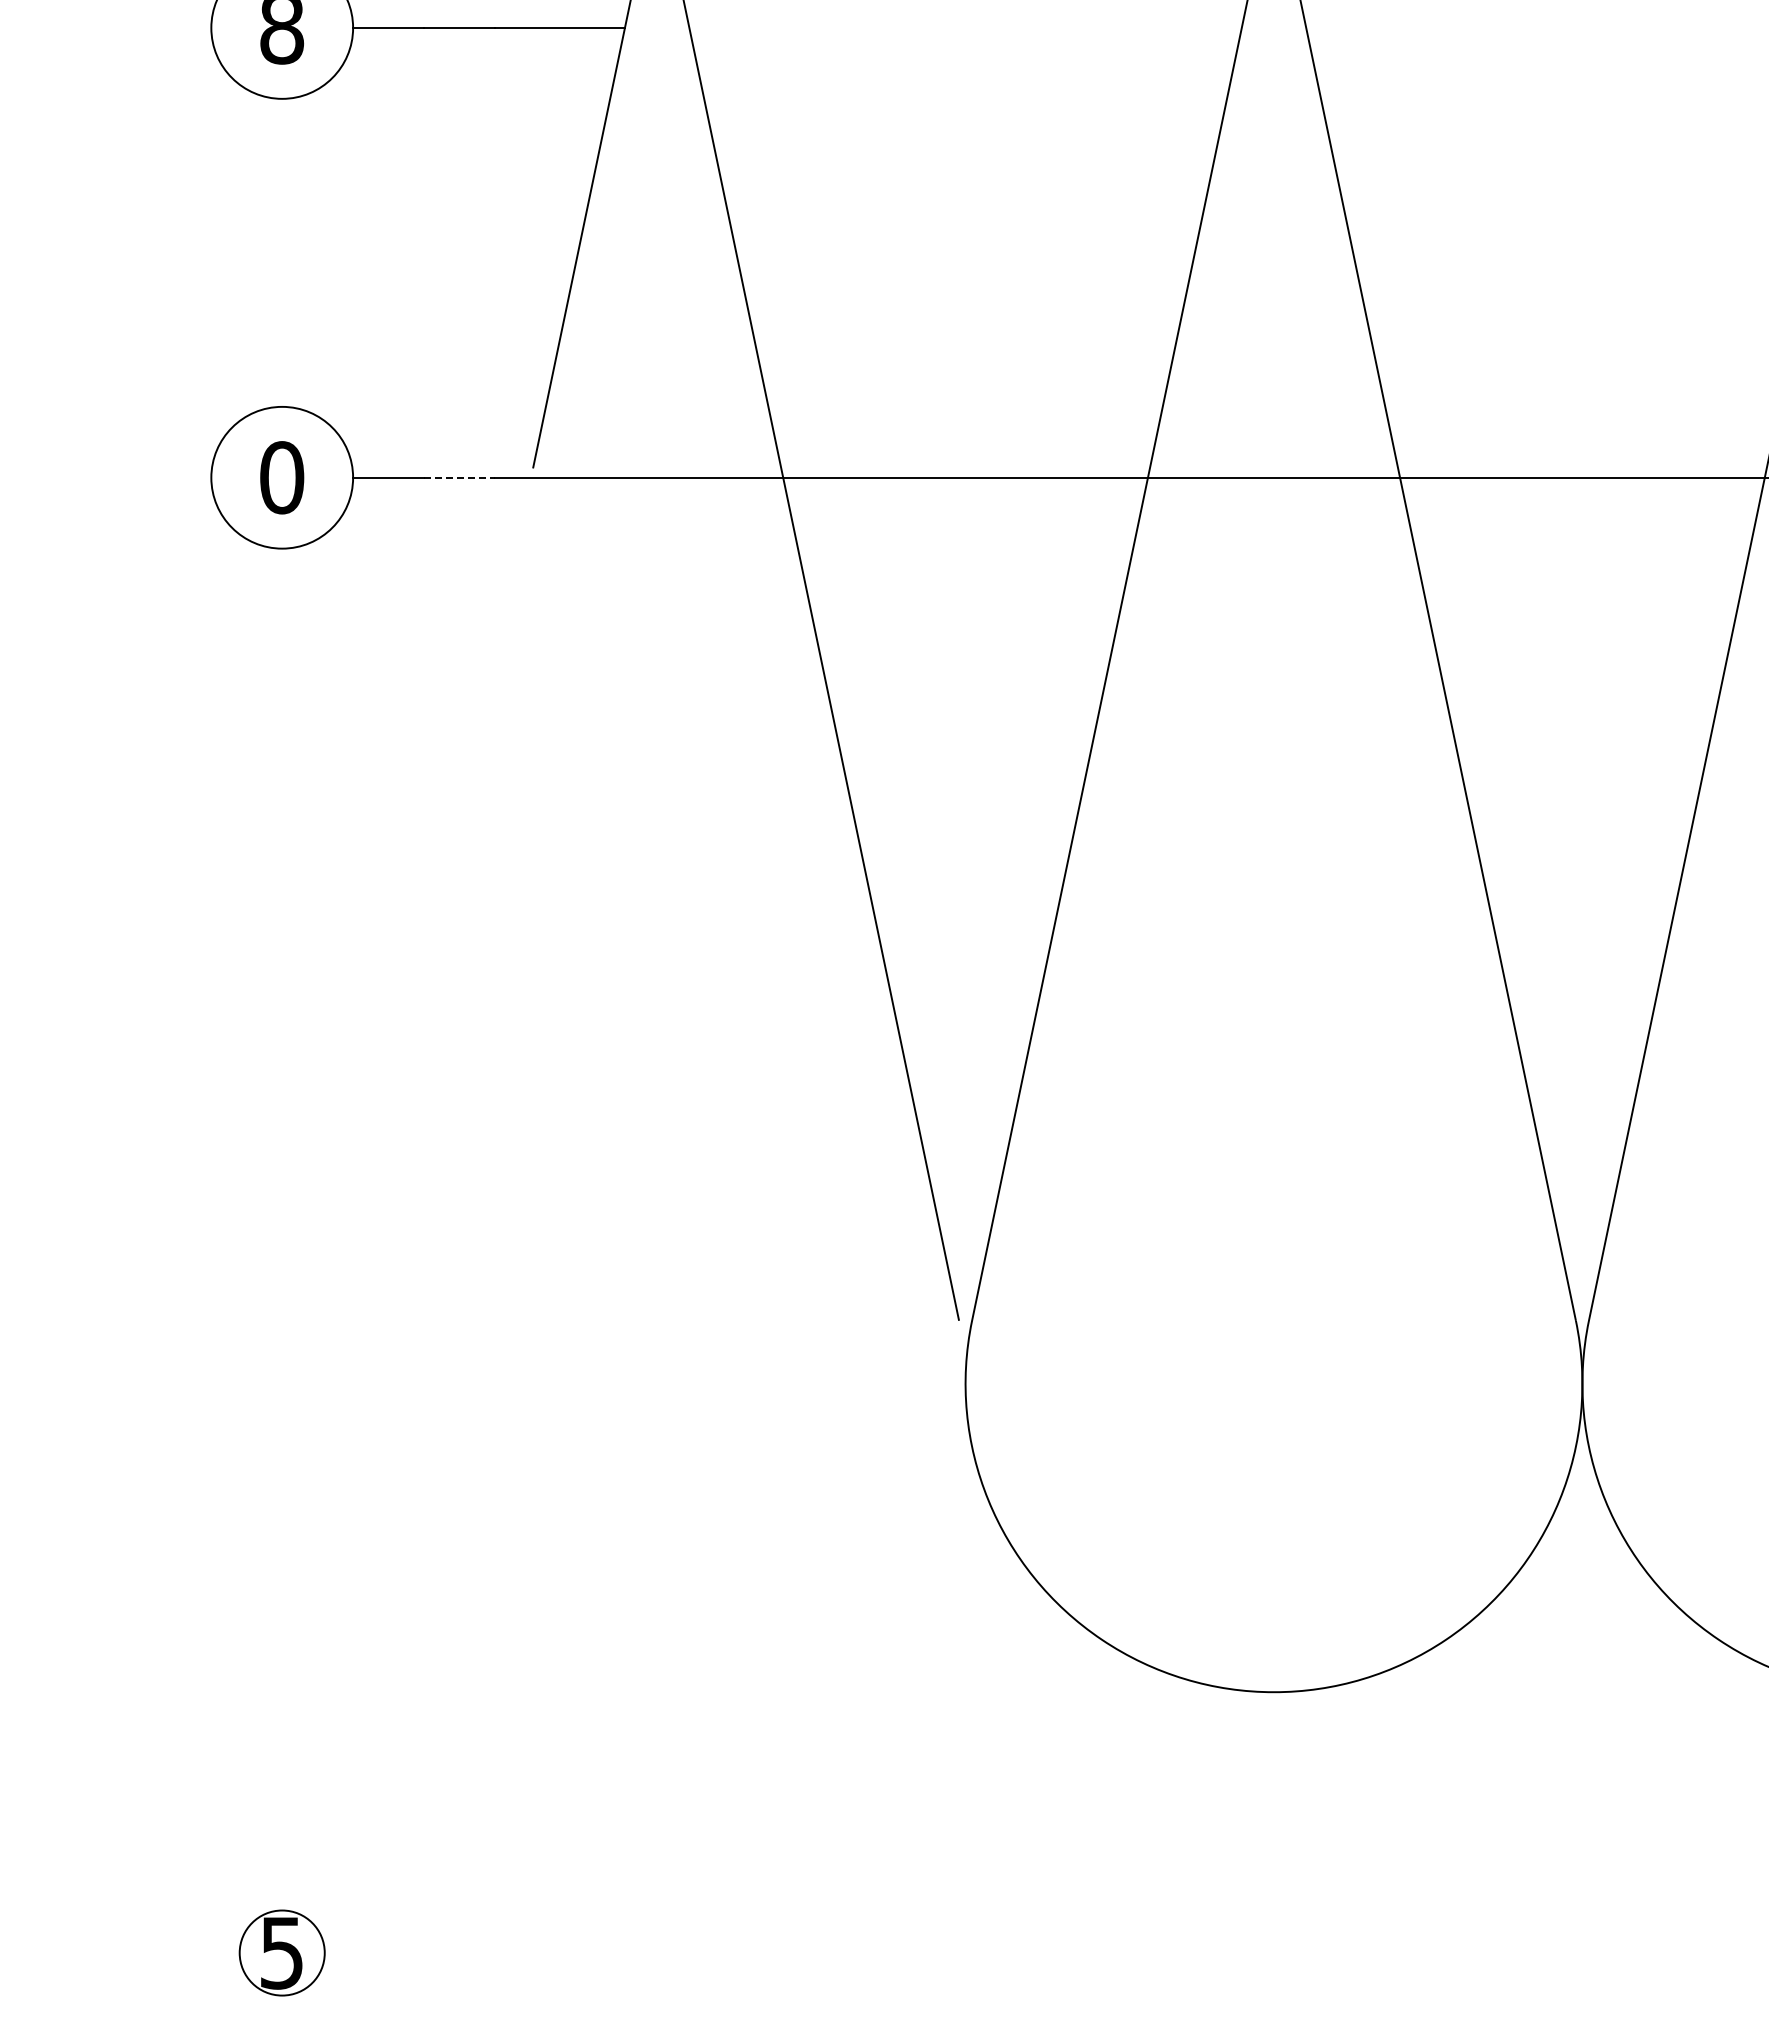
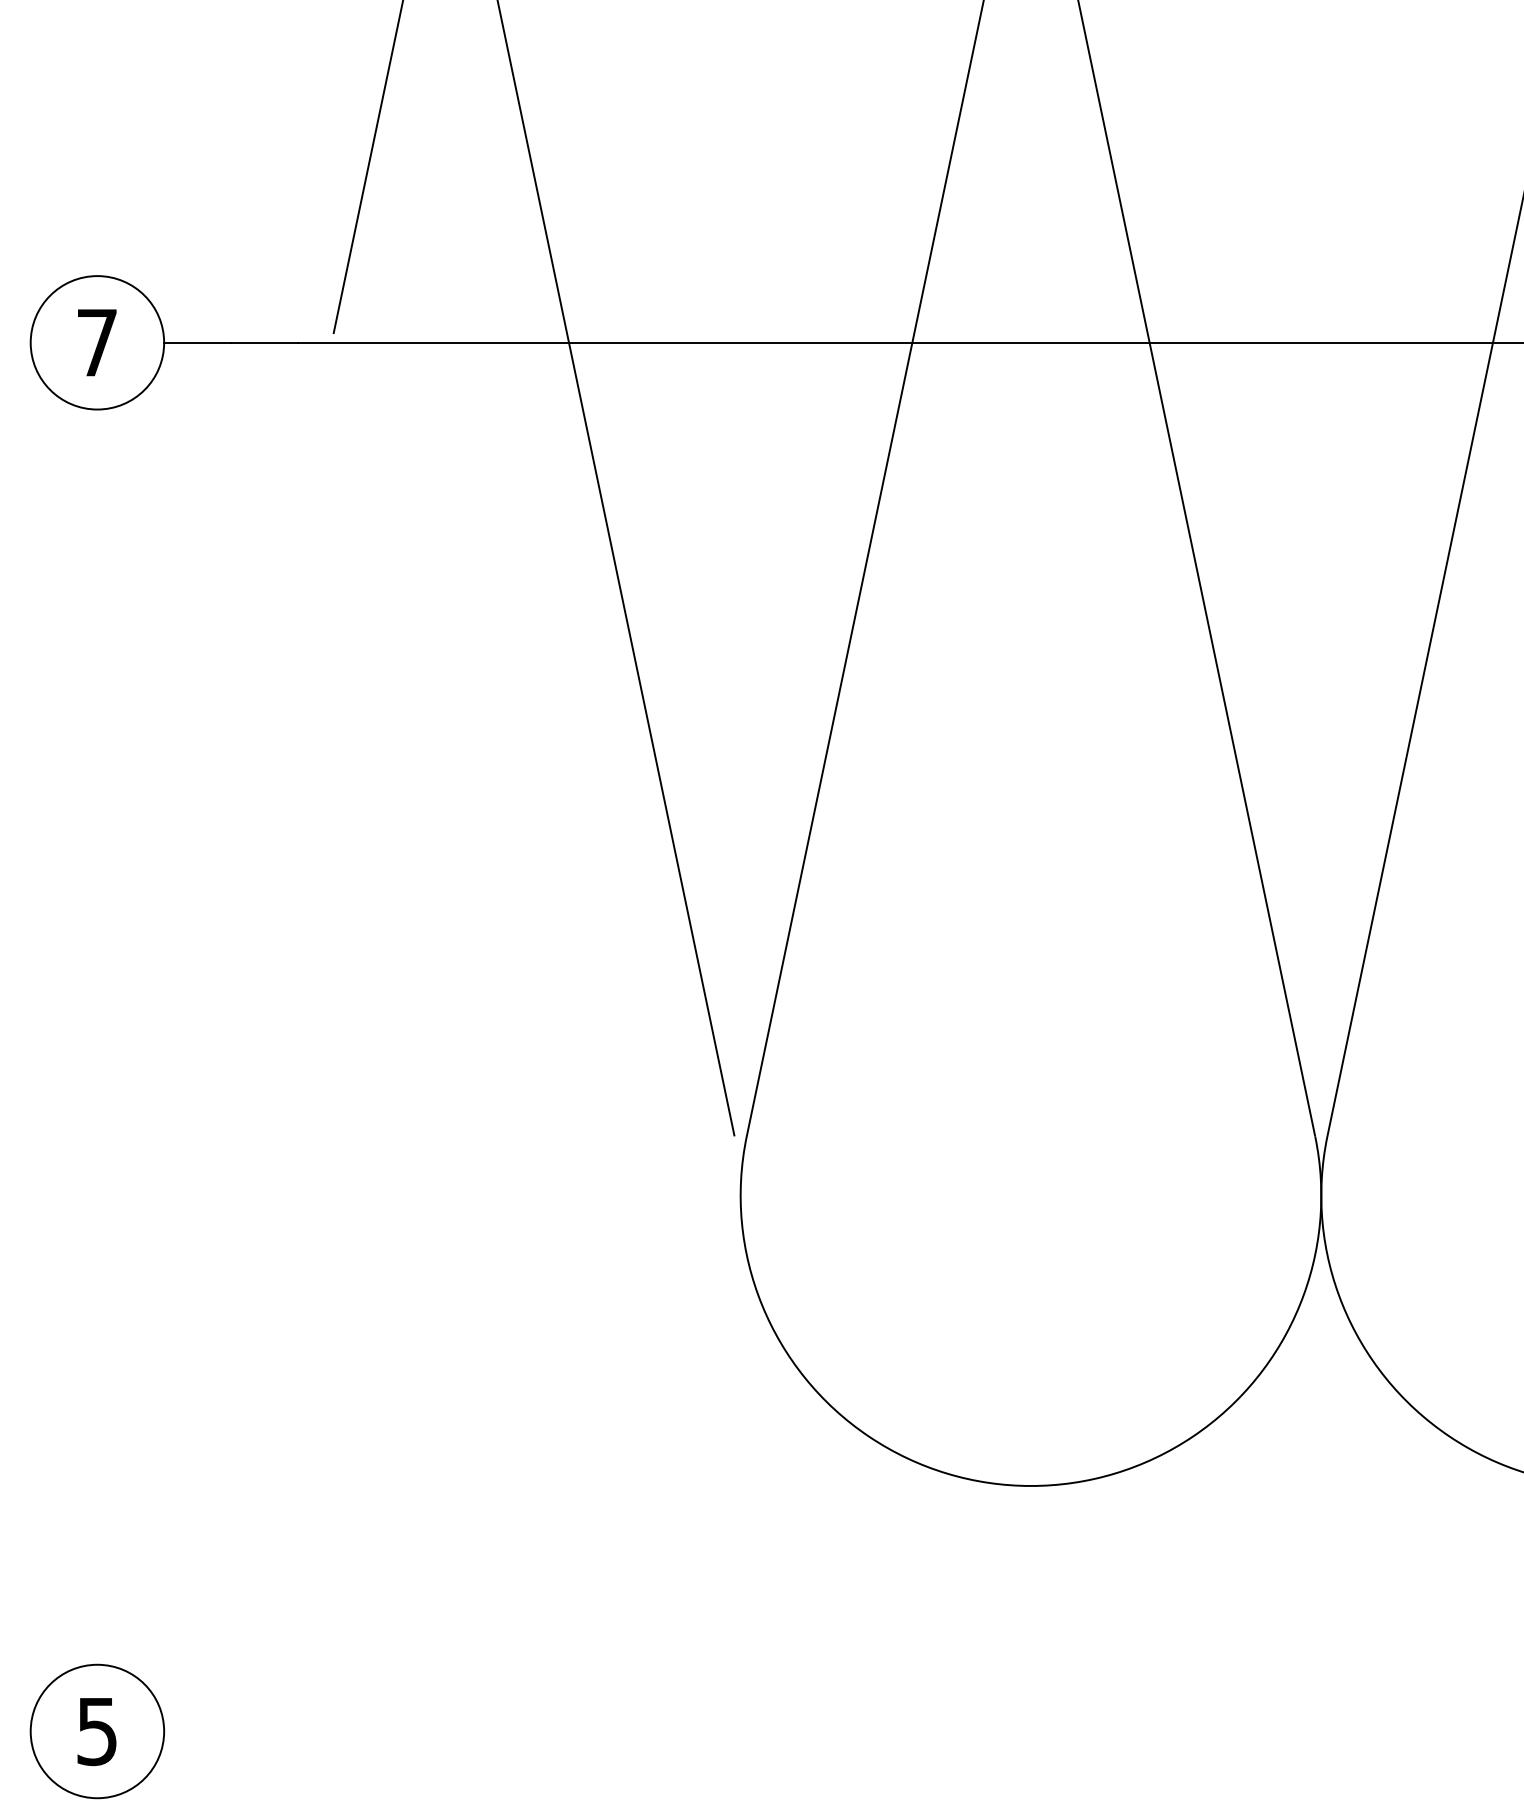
text: (282, 477) -> (97, 342), 0 -> 7
line: (460, 477) -> (265, 342), dashed -> solid
circle: (282, 1952) -> (97, 1730), size x1.67

